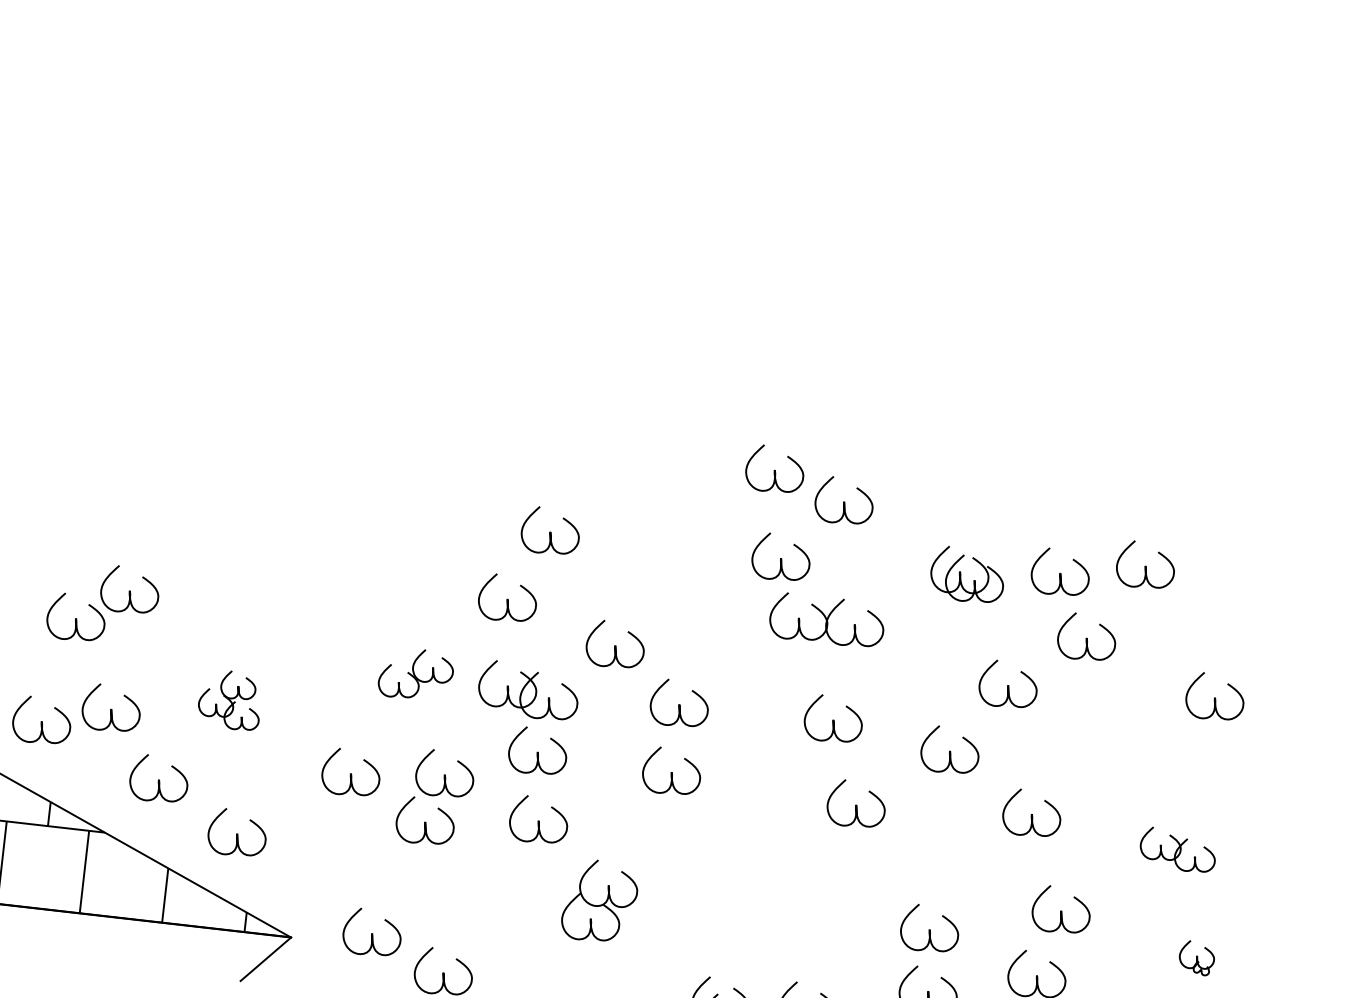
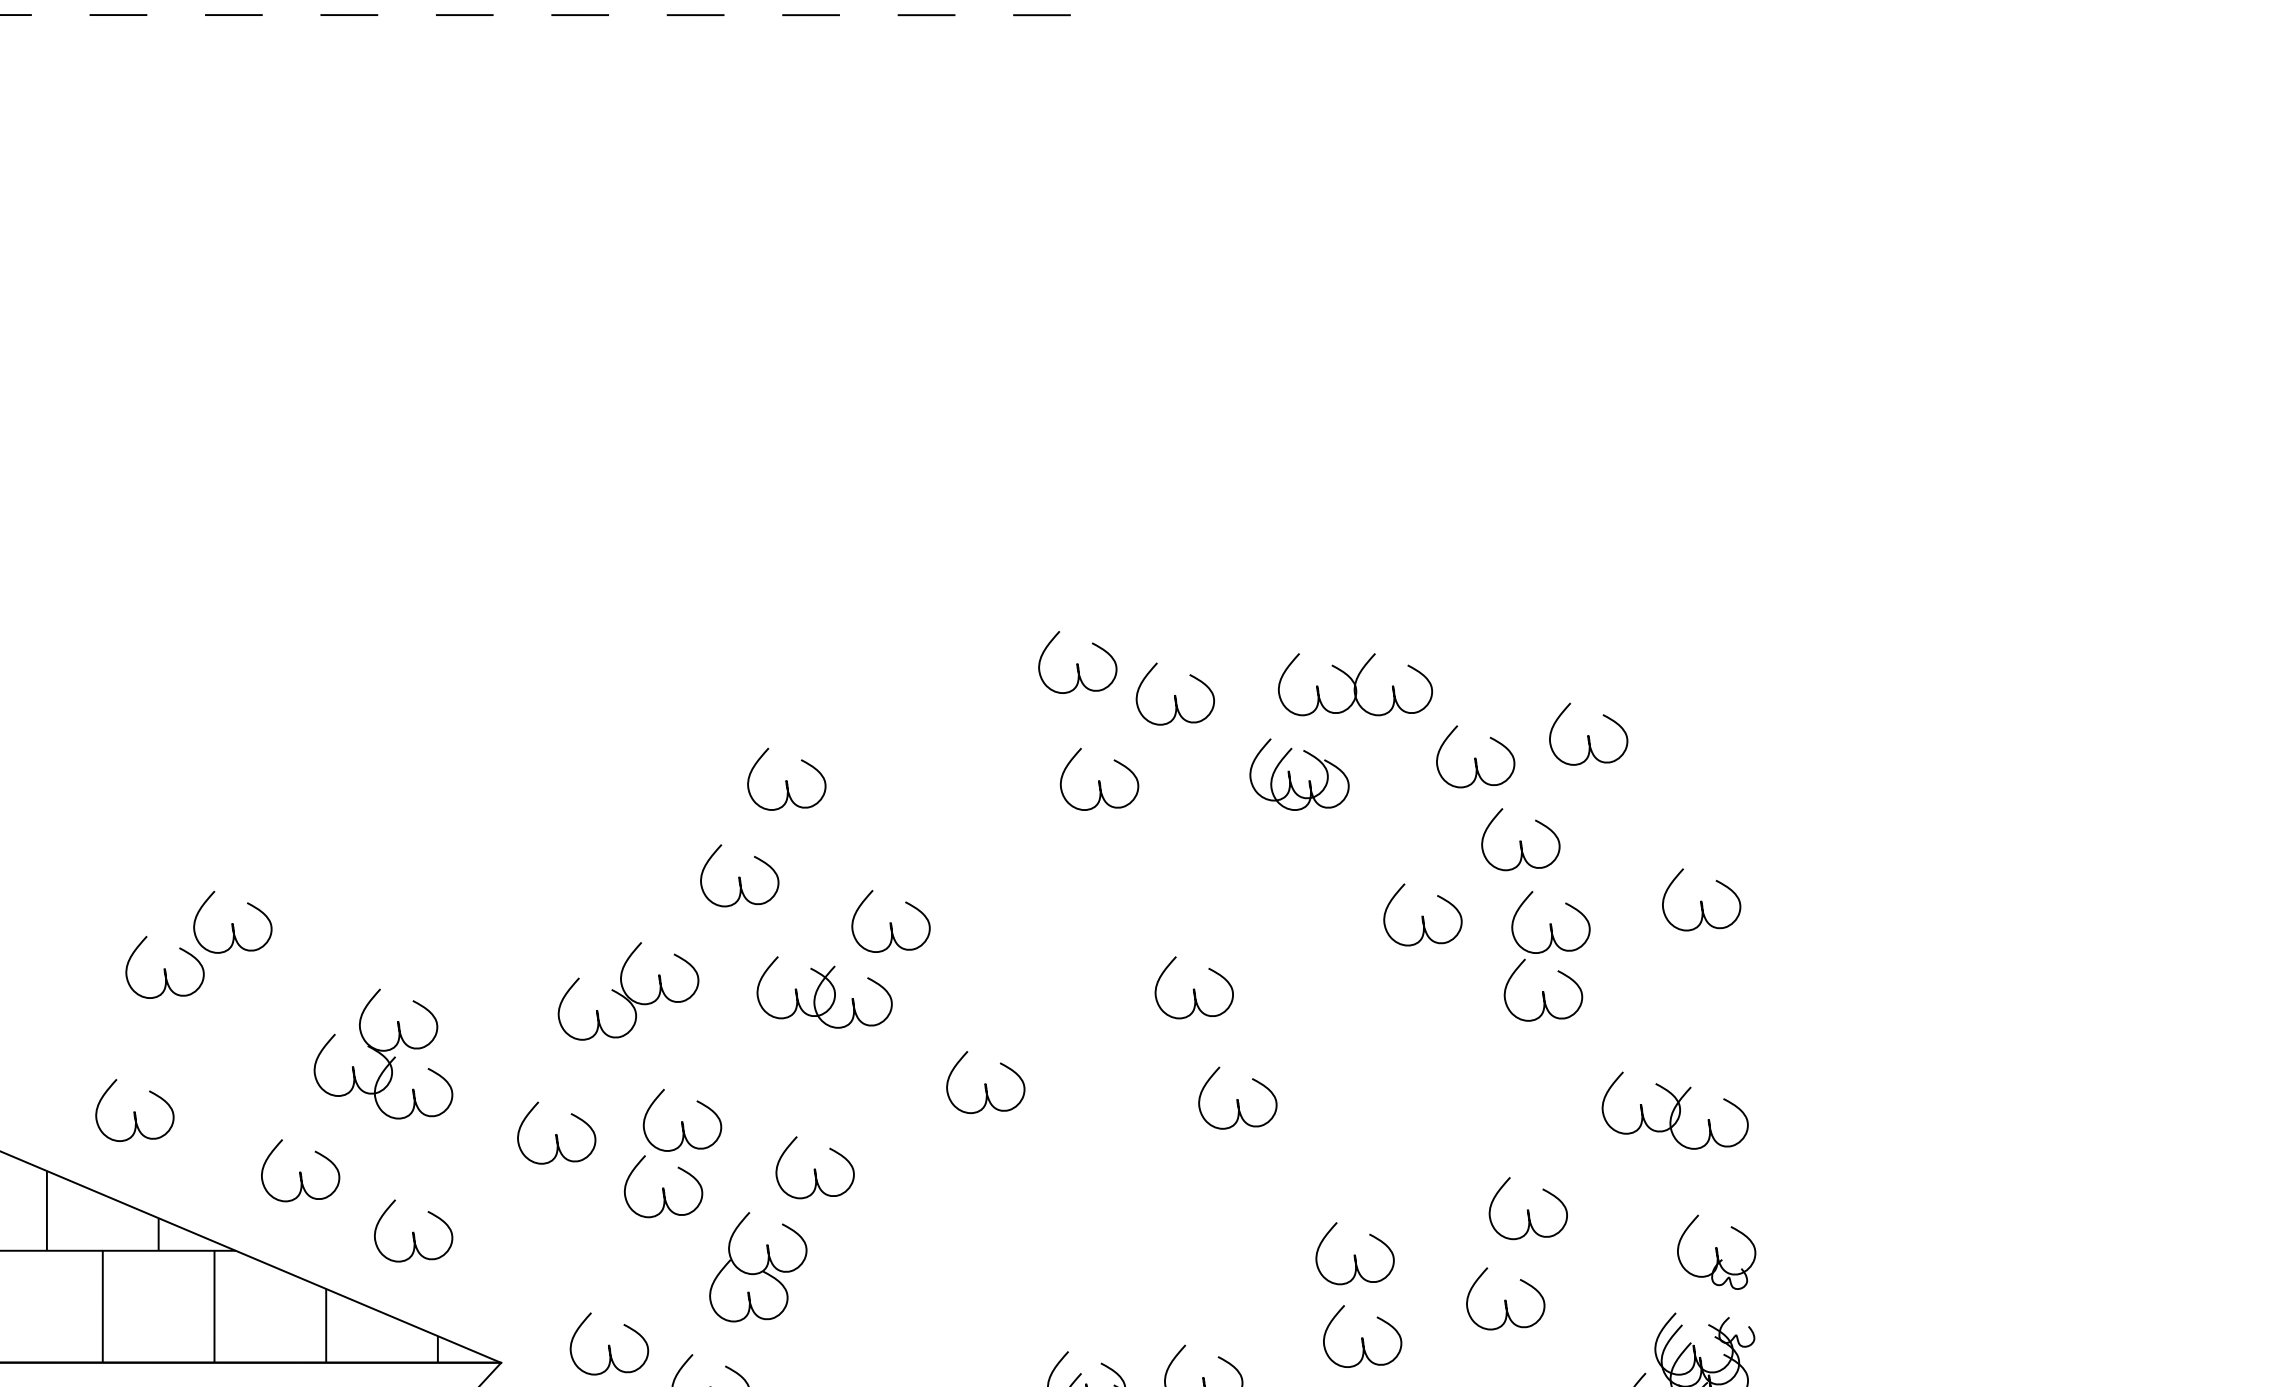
part: (961, 574) -> (1290, 774), moved
part: (826, 620) -> (1354, 684), moved
part: (416, 674) -> (628, 991), size x1.43
part: (528, 690) -> (824, 992), moved
part: (230, 699) -> (383, 1053), size x1.67
curve: (679, 704) -> (985, 991), removed
curve: (111, 709) -> (225, 1084), removed
part: (1096, 725) -> (1546, 956), added
curve: (949, 750) -> (1354, 1012), removed
curve: (538, 751) -> (803, 1076), removed
curve: (1031, 813) -> (1473, 1084), removed
part: (1177, 850) -> (1674, 1110), size x1.43
part: (600, 901) -> (758, 1267), moved
part: (1196, 957) -> (1716, 1251), size x1.67

